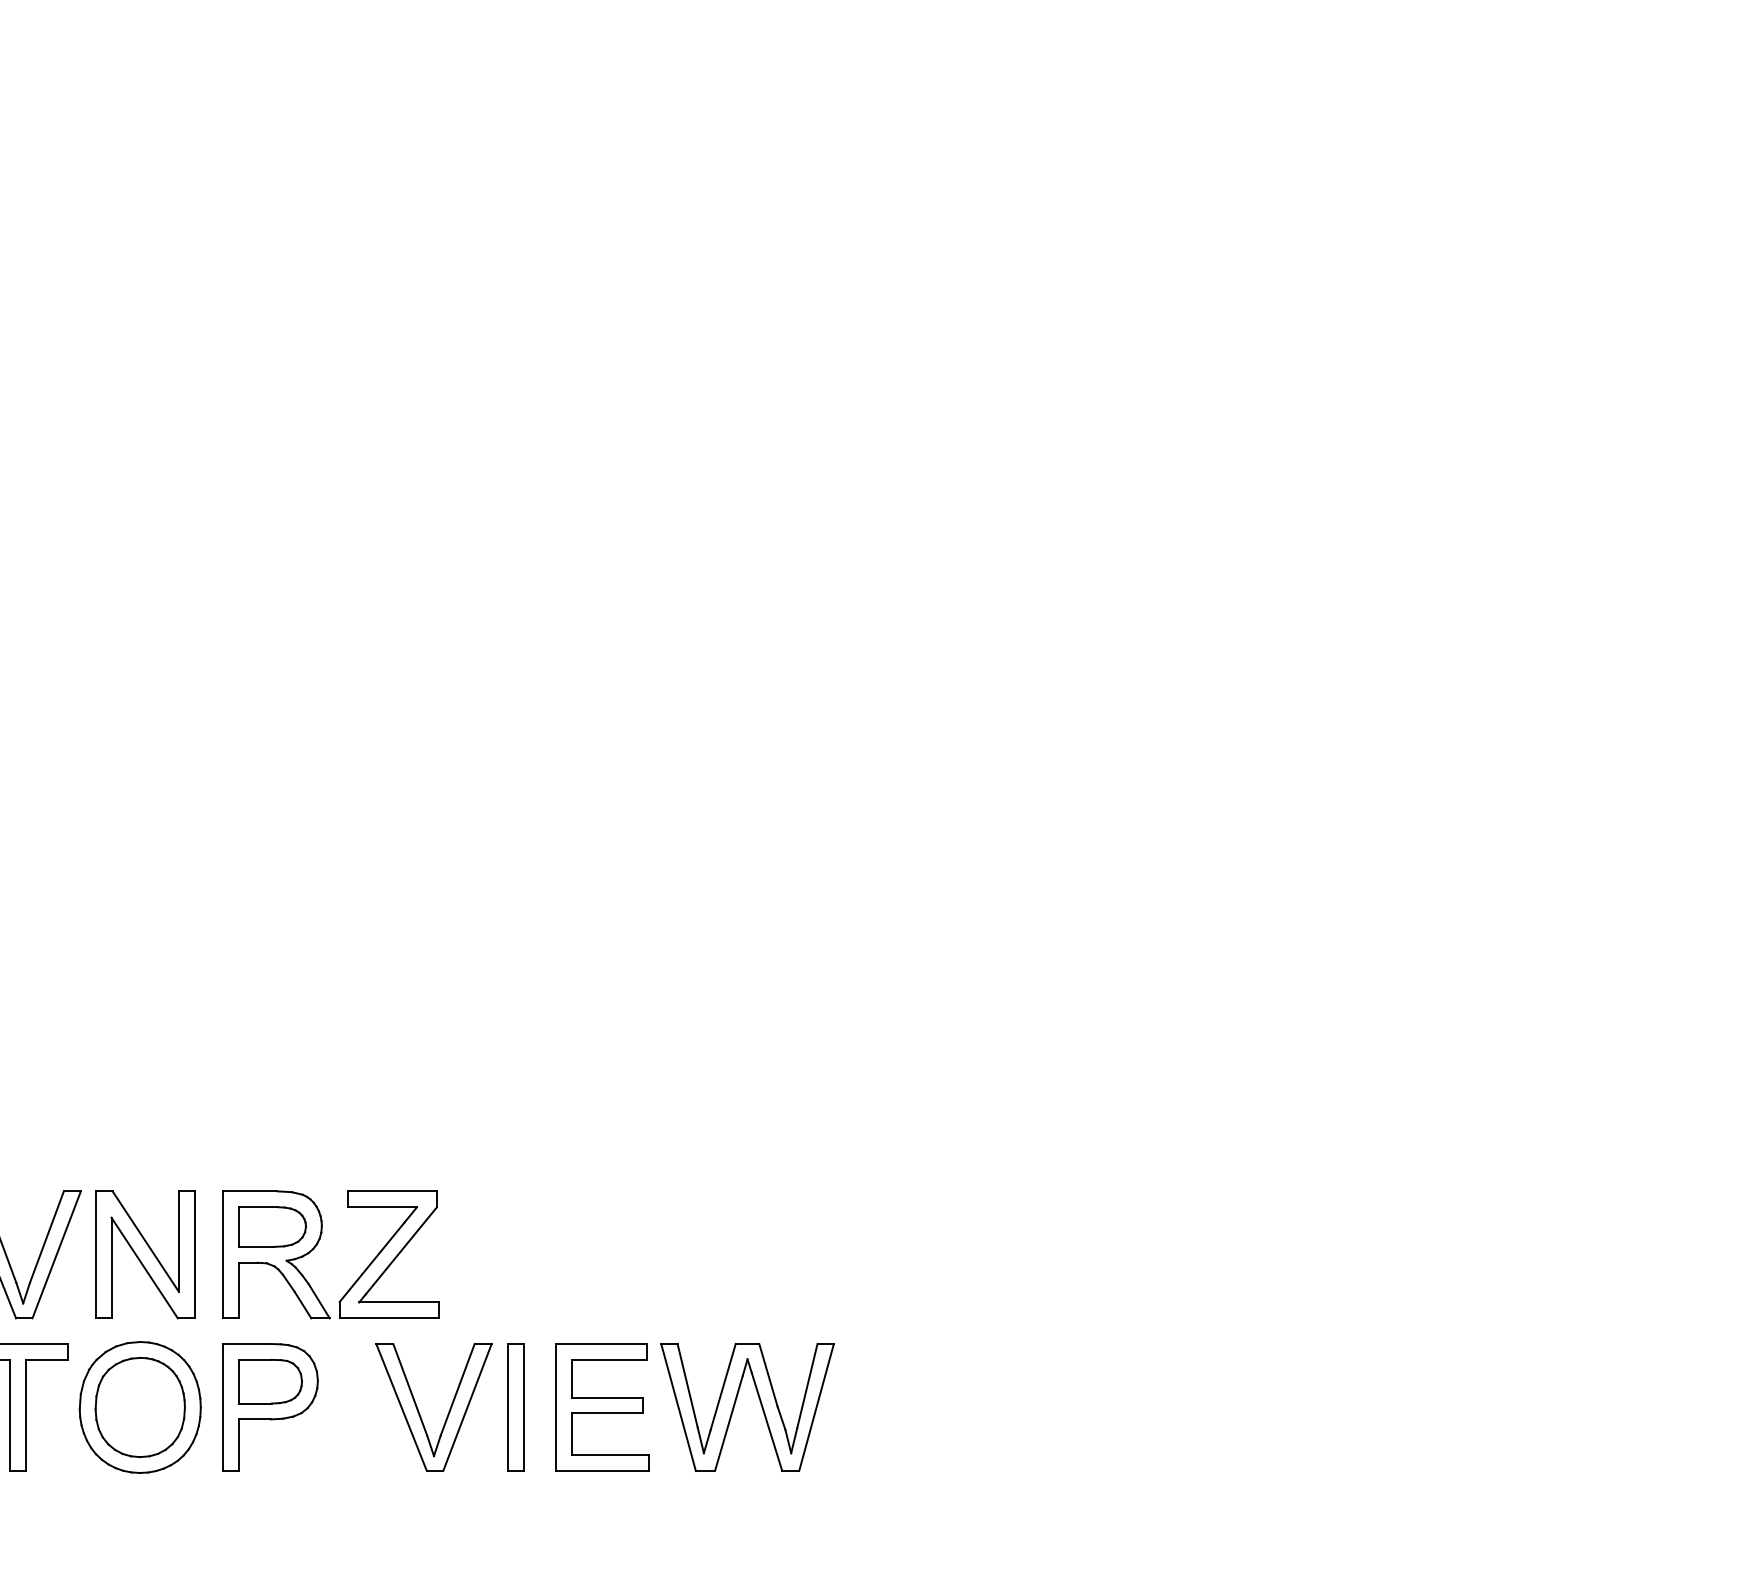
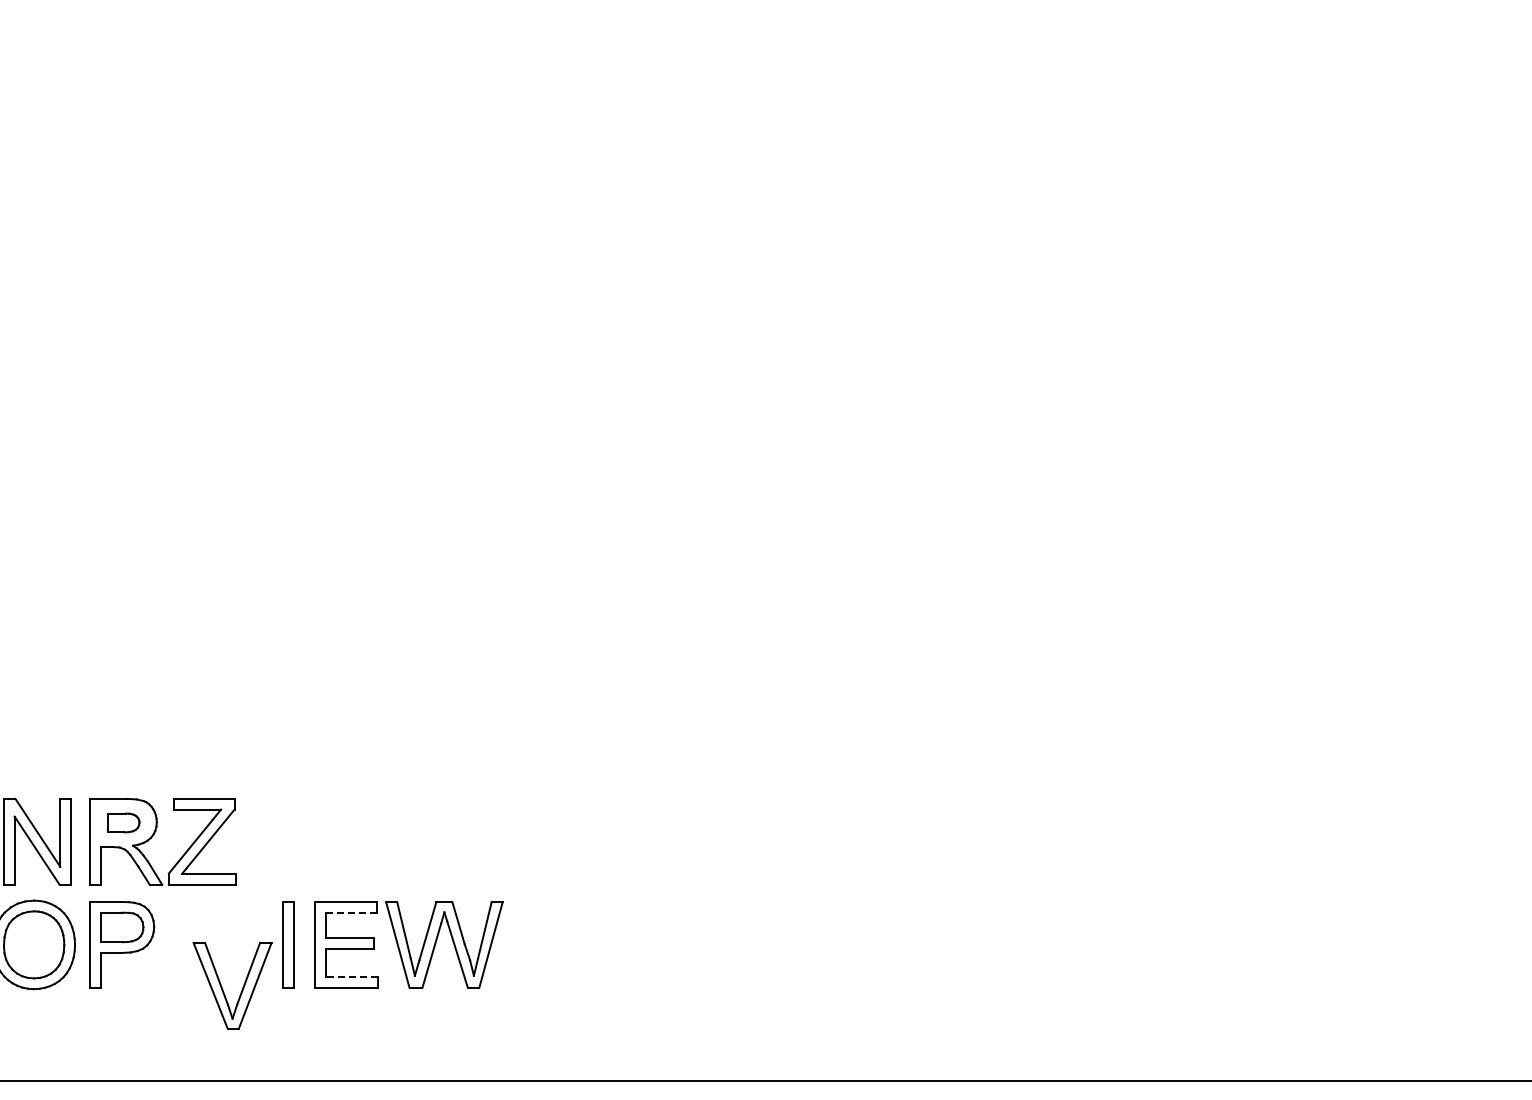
part: (272, 1226) -> (123, 822), size x0.7
line: (610, 1359) -> (351, 912), solid -> dashed
part: (420, 1412) -> (223, 989), moved
line: (610, 1455) -> (351, 977), solid -> dashed

